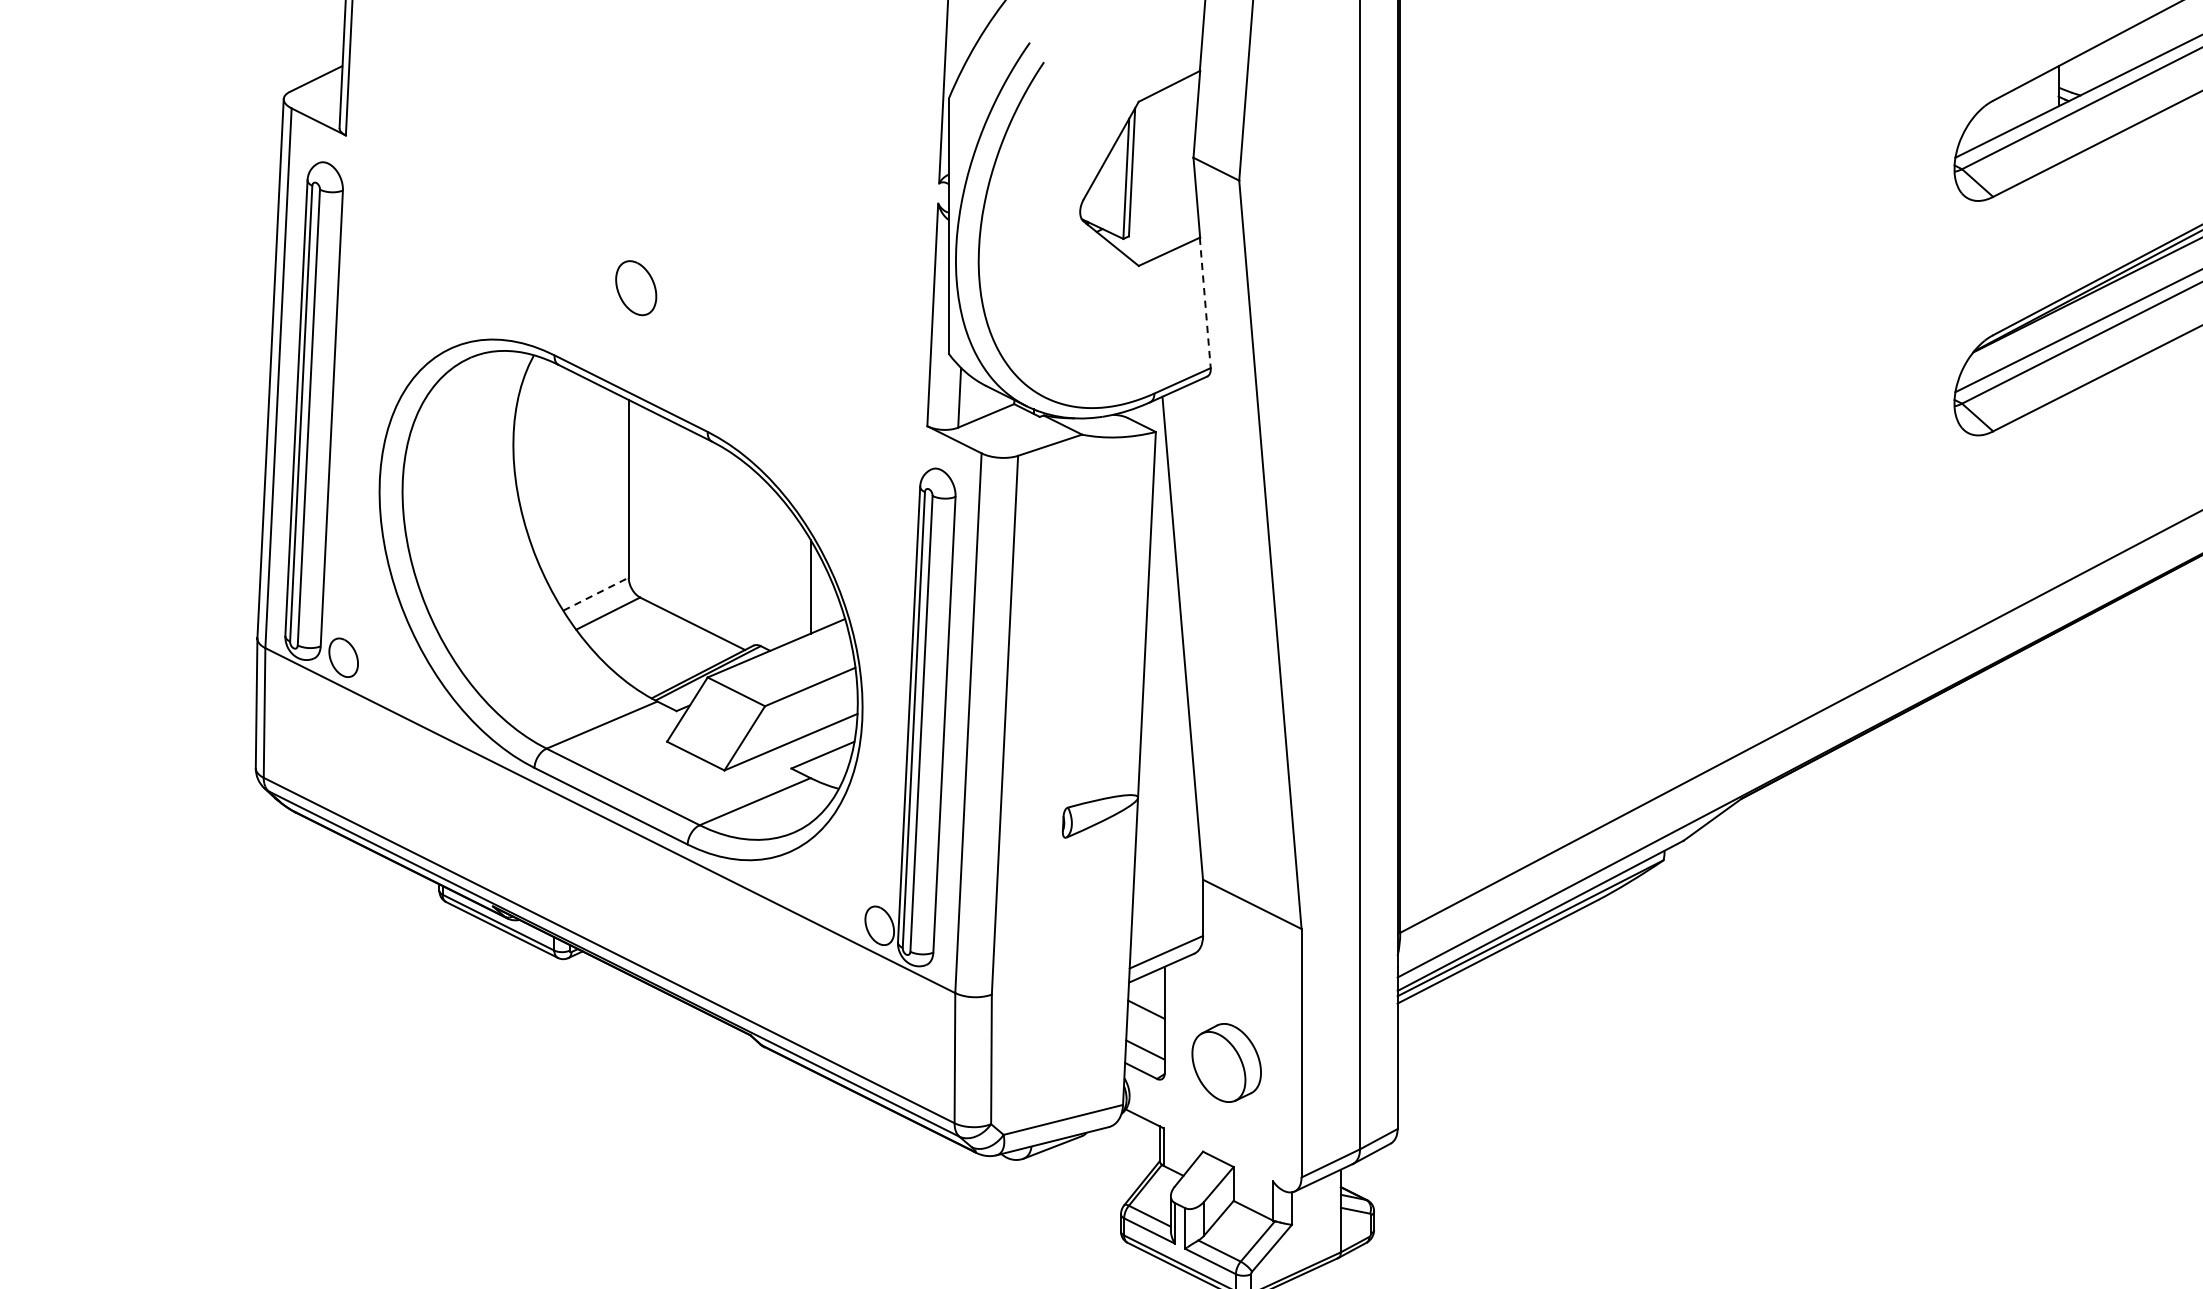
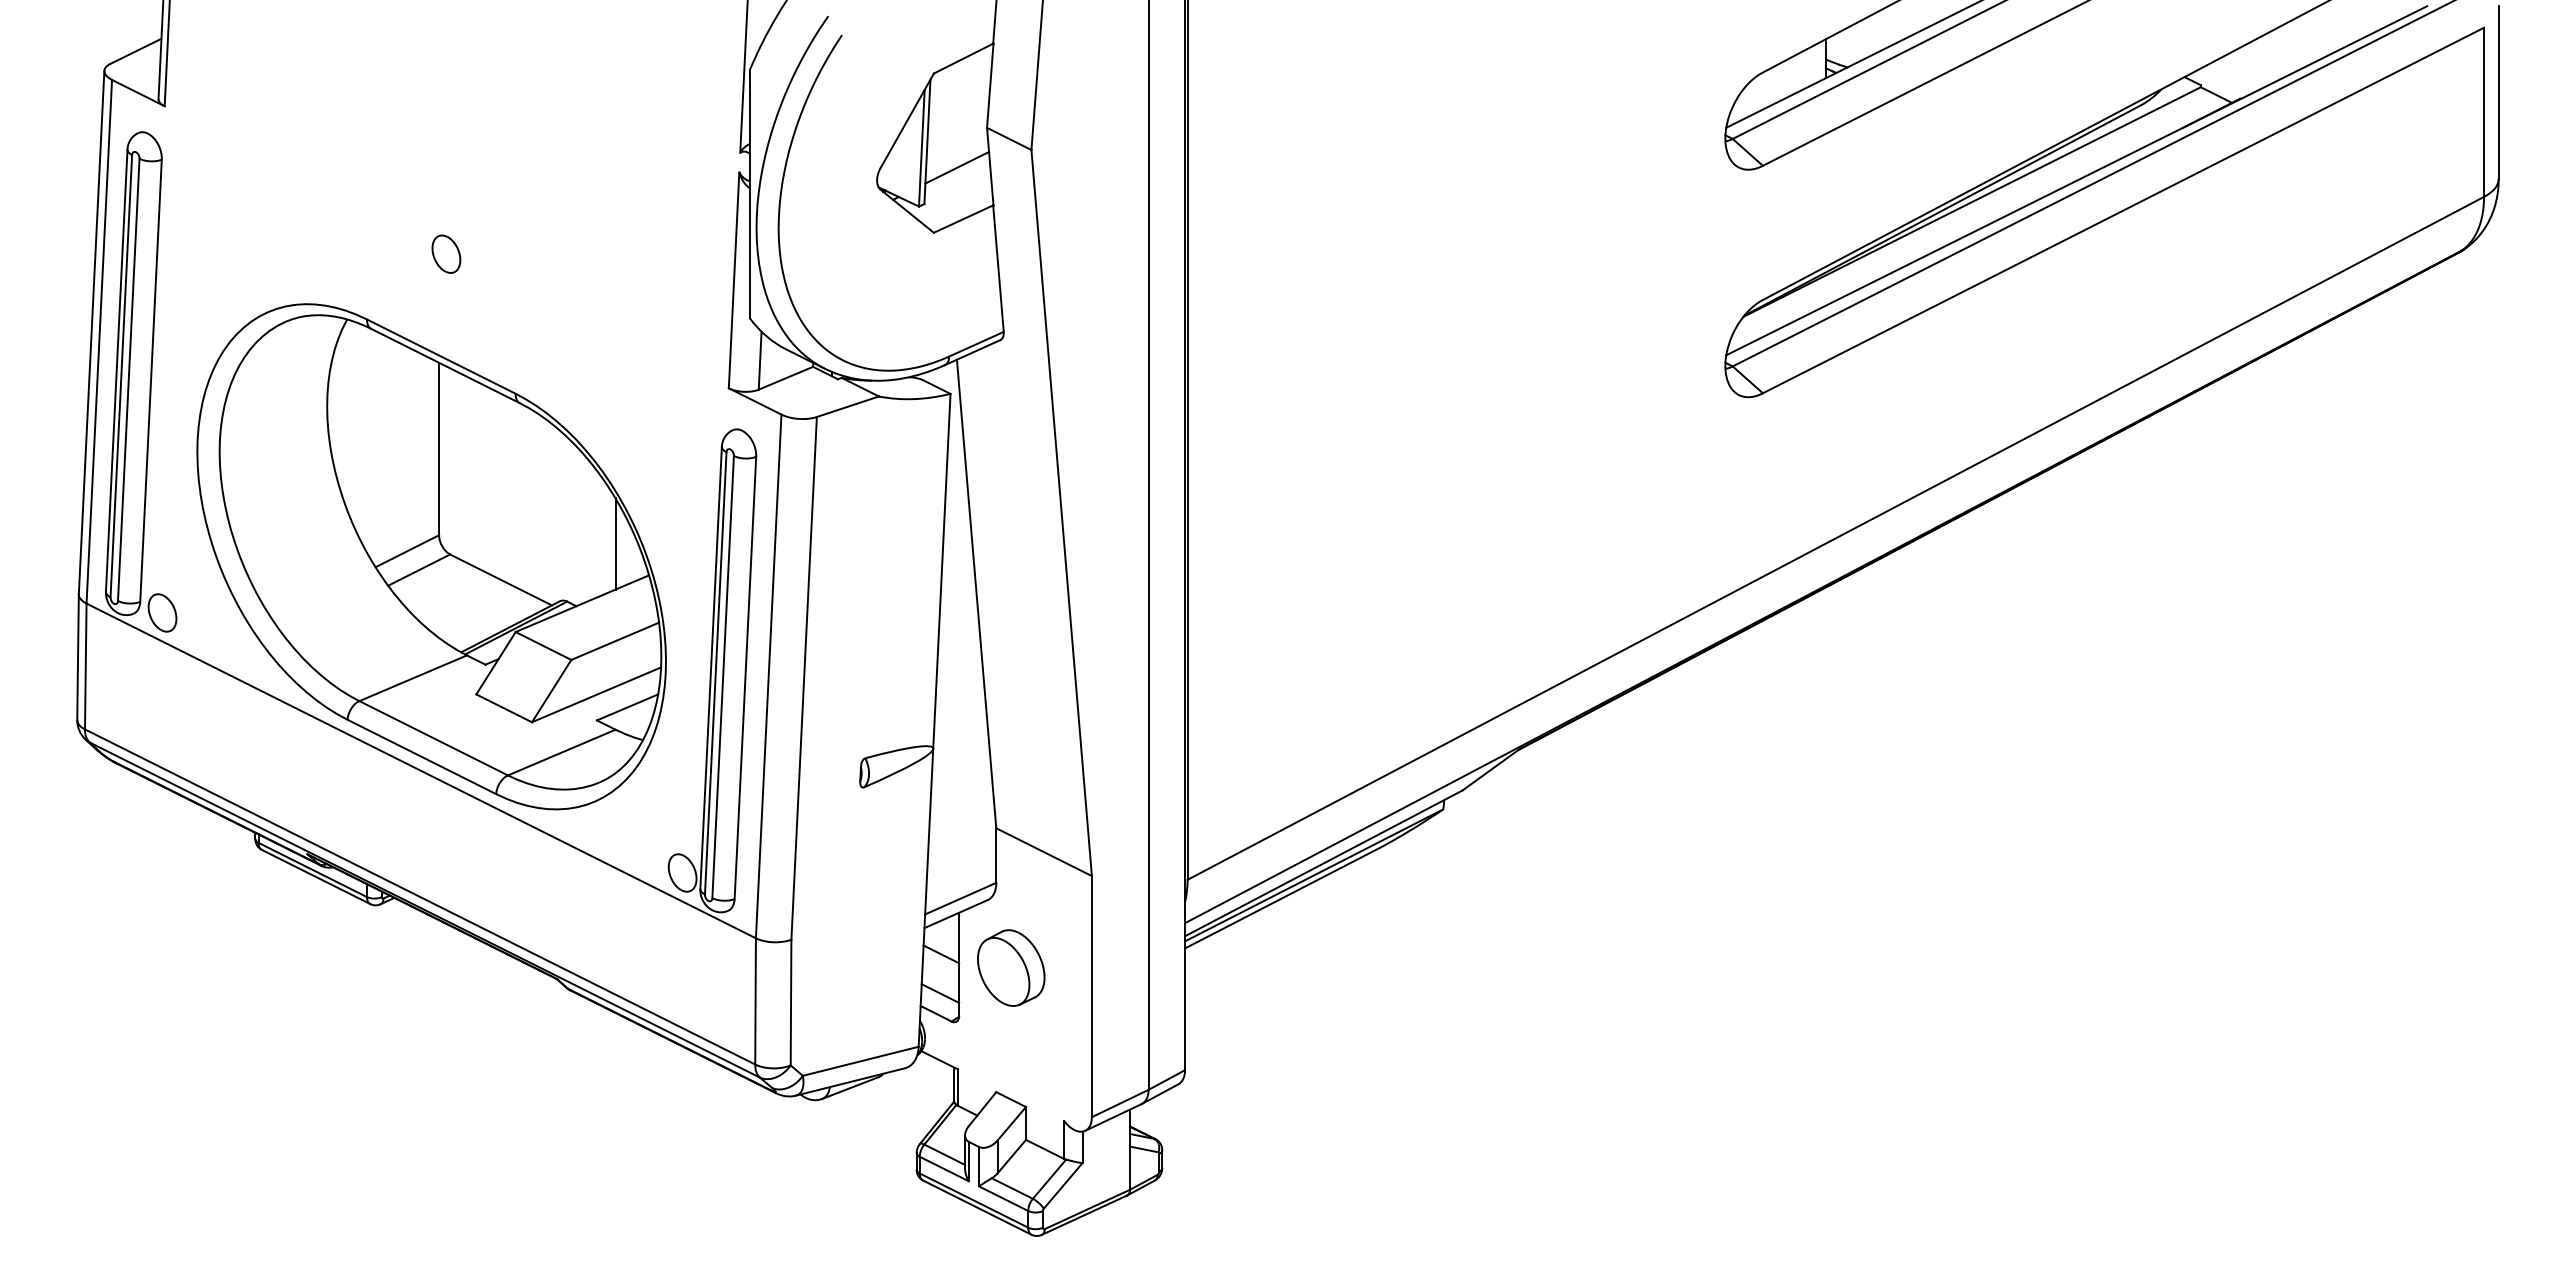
line: (1163, 198) -> (957, 167), added
part: (636, 287) -> (446, 253), size x0.71
line: (1205, 303) -> (998, 269), dashed -> solid
line: (596, 594) -> (407, 551), dashed -> solid
part: (1226, 1062) -> (1011, 967), moved

